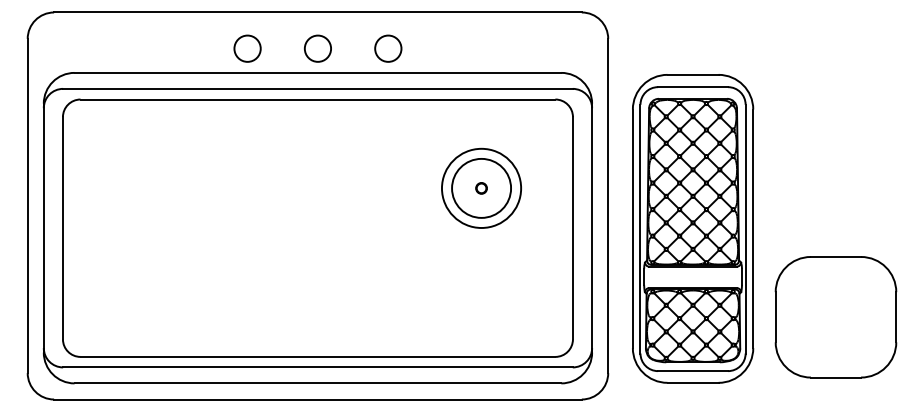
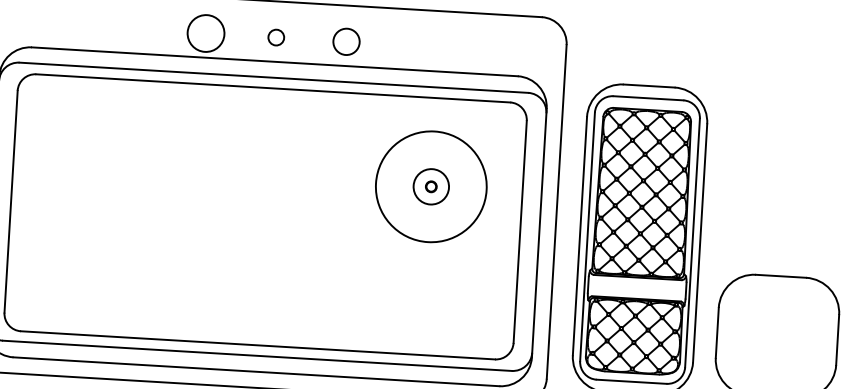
circle: (247, 48) -> (205, 33), size x1.4
circle: (317, 48) -> (275, 37), size x0.6
circle: (481, 187) -> (431, 185), size x0.6
circle: (481, 187) -> (431, 185), size x1.4

